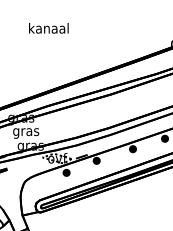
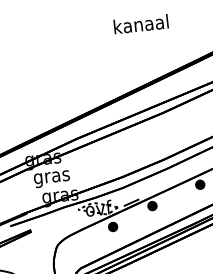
text: (48, 28) -> (140, 24), moved

